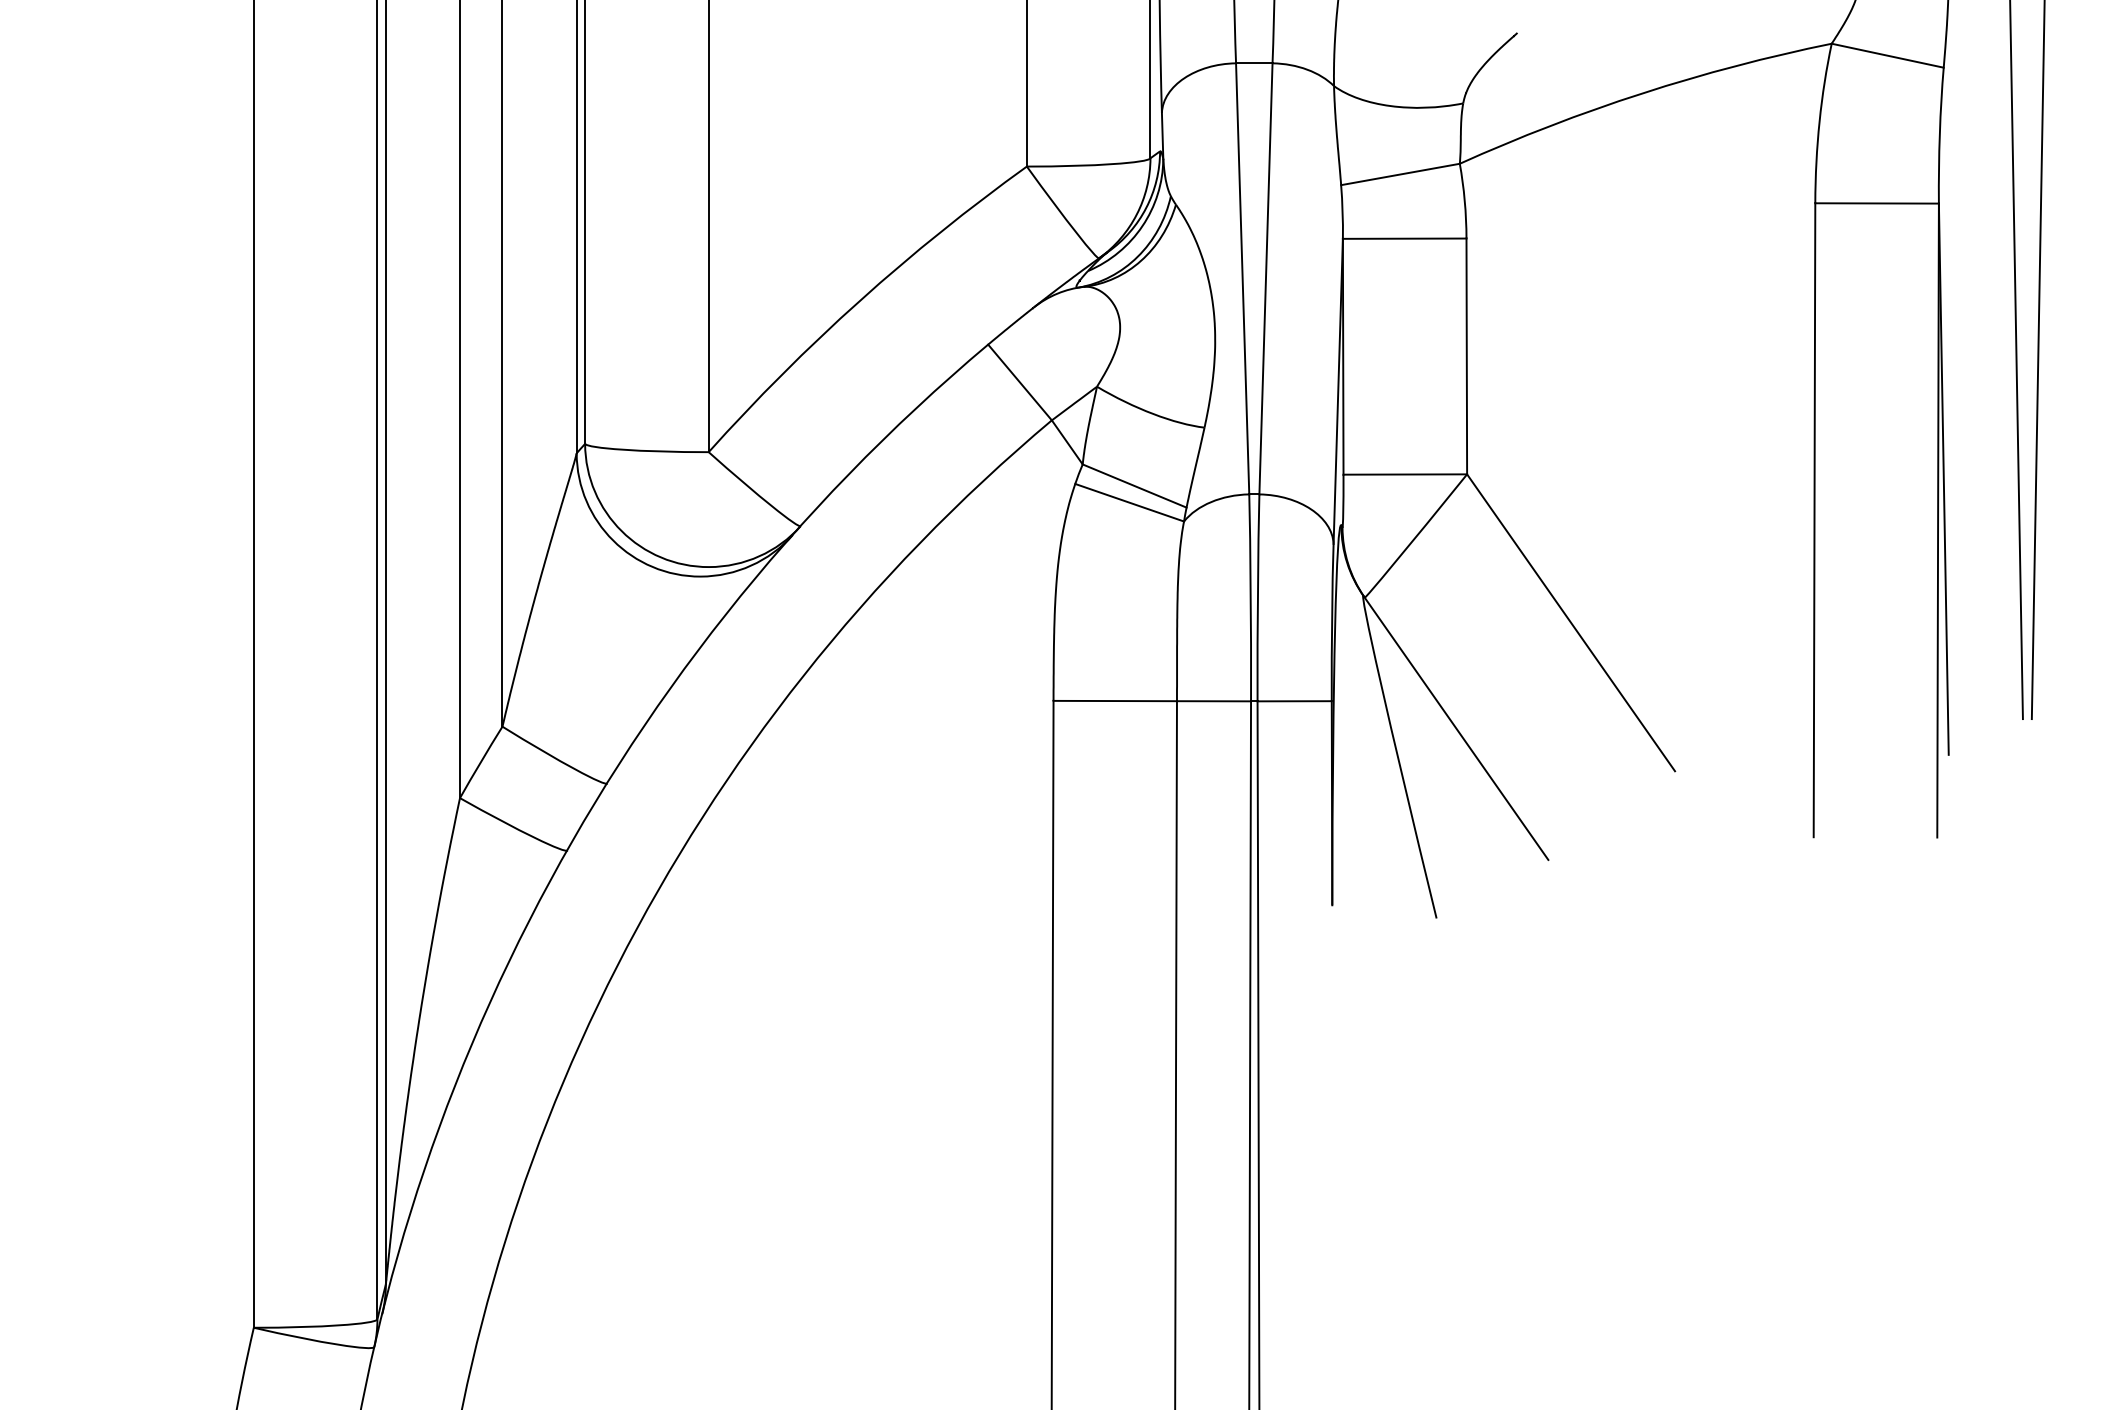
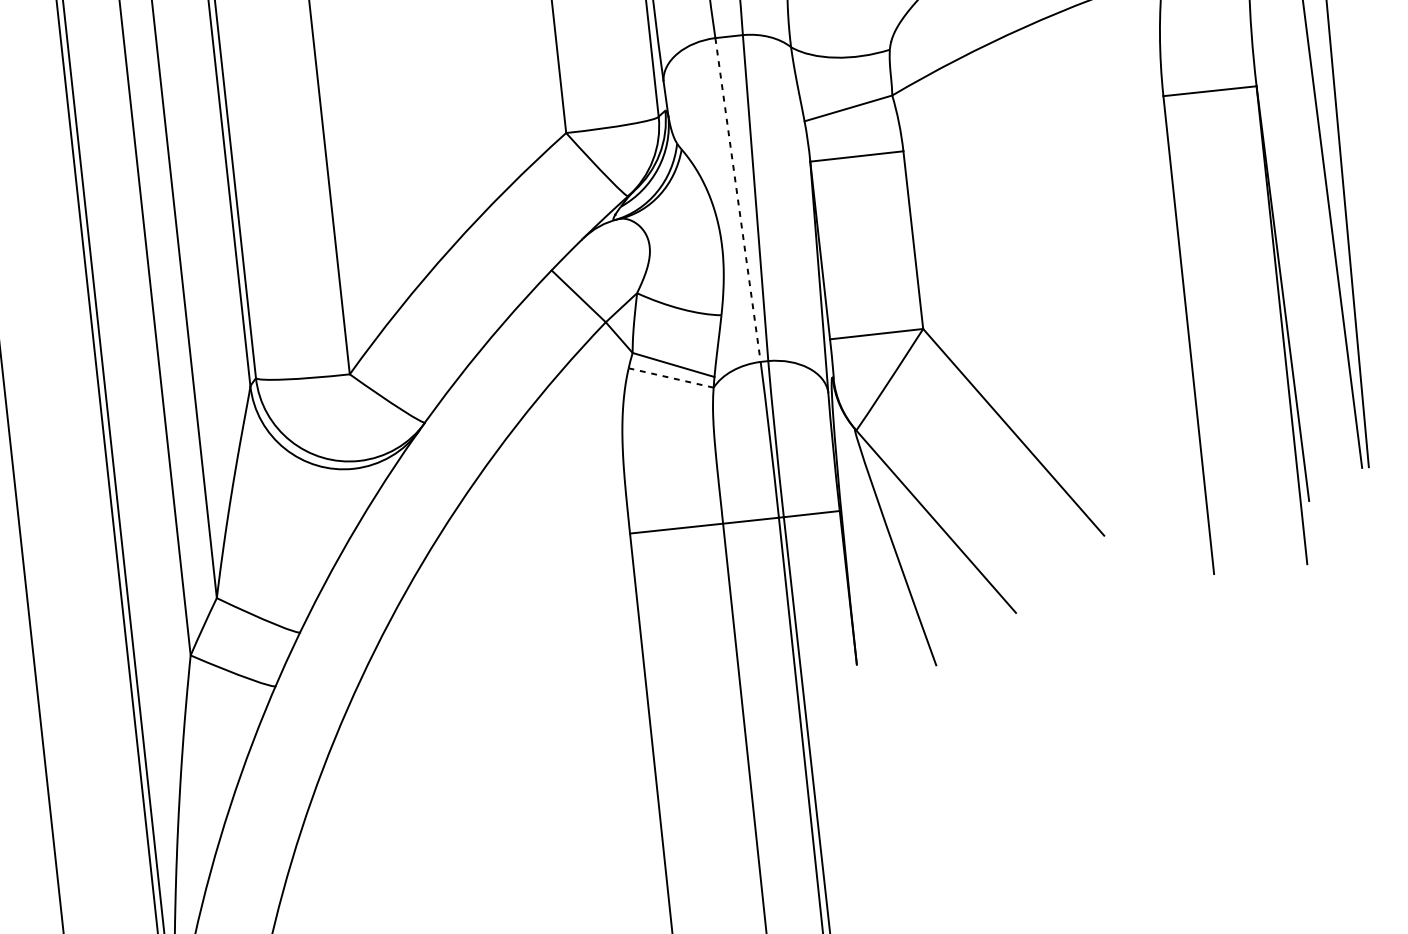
line: (1242, 278) -> (737, 199), solid -> dashed
line: (1129, 502) -> (671, 377), solid -> dashed

